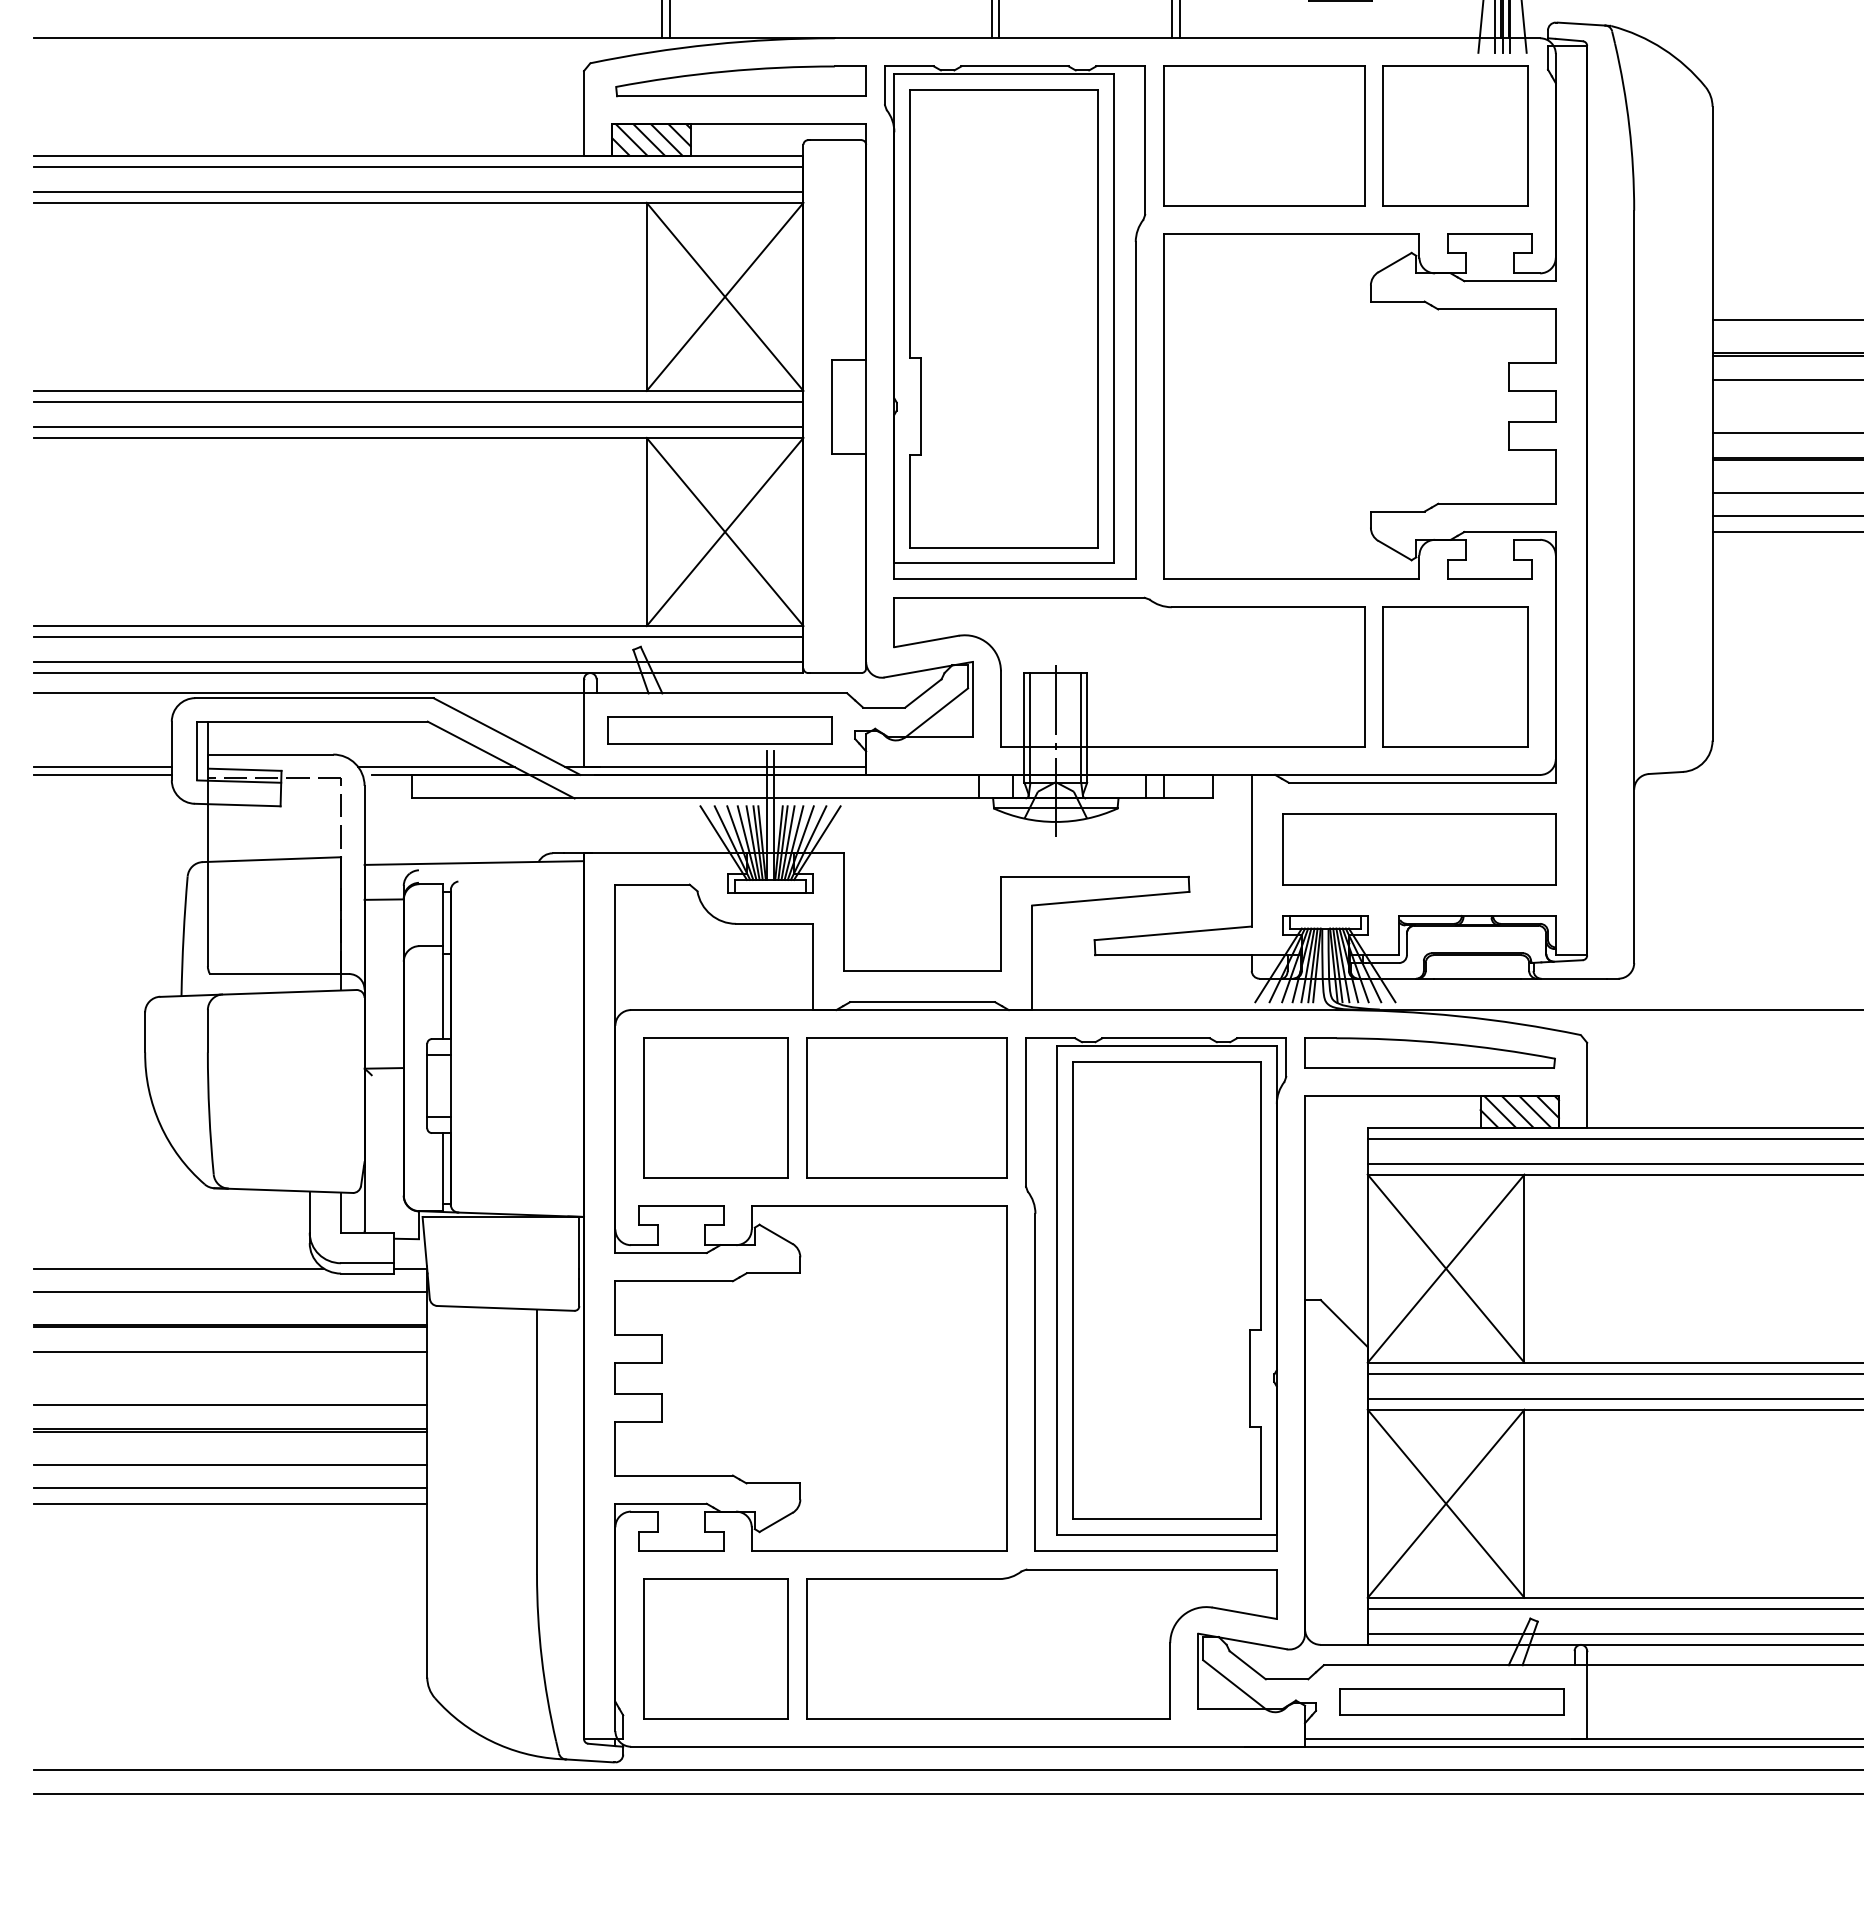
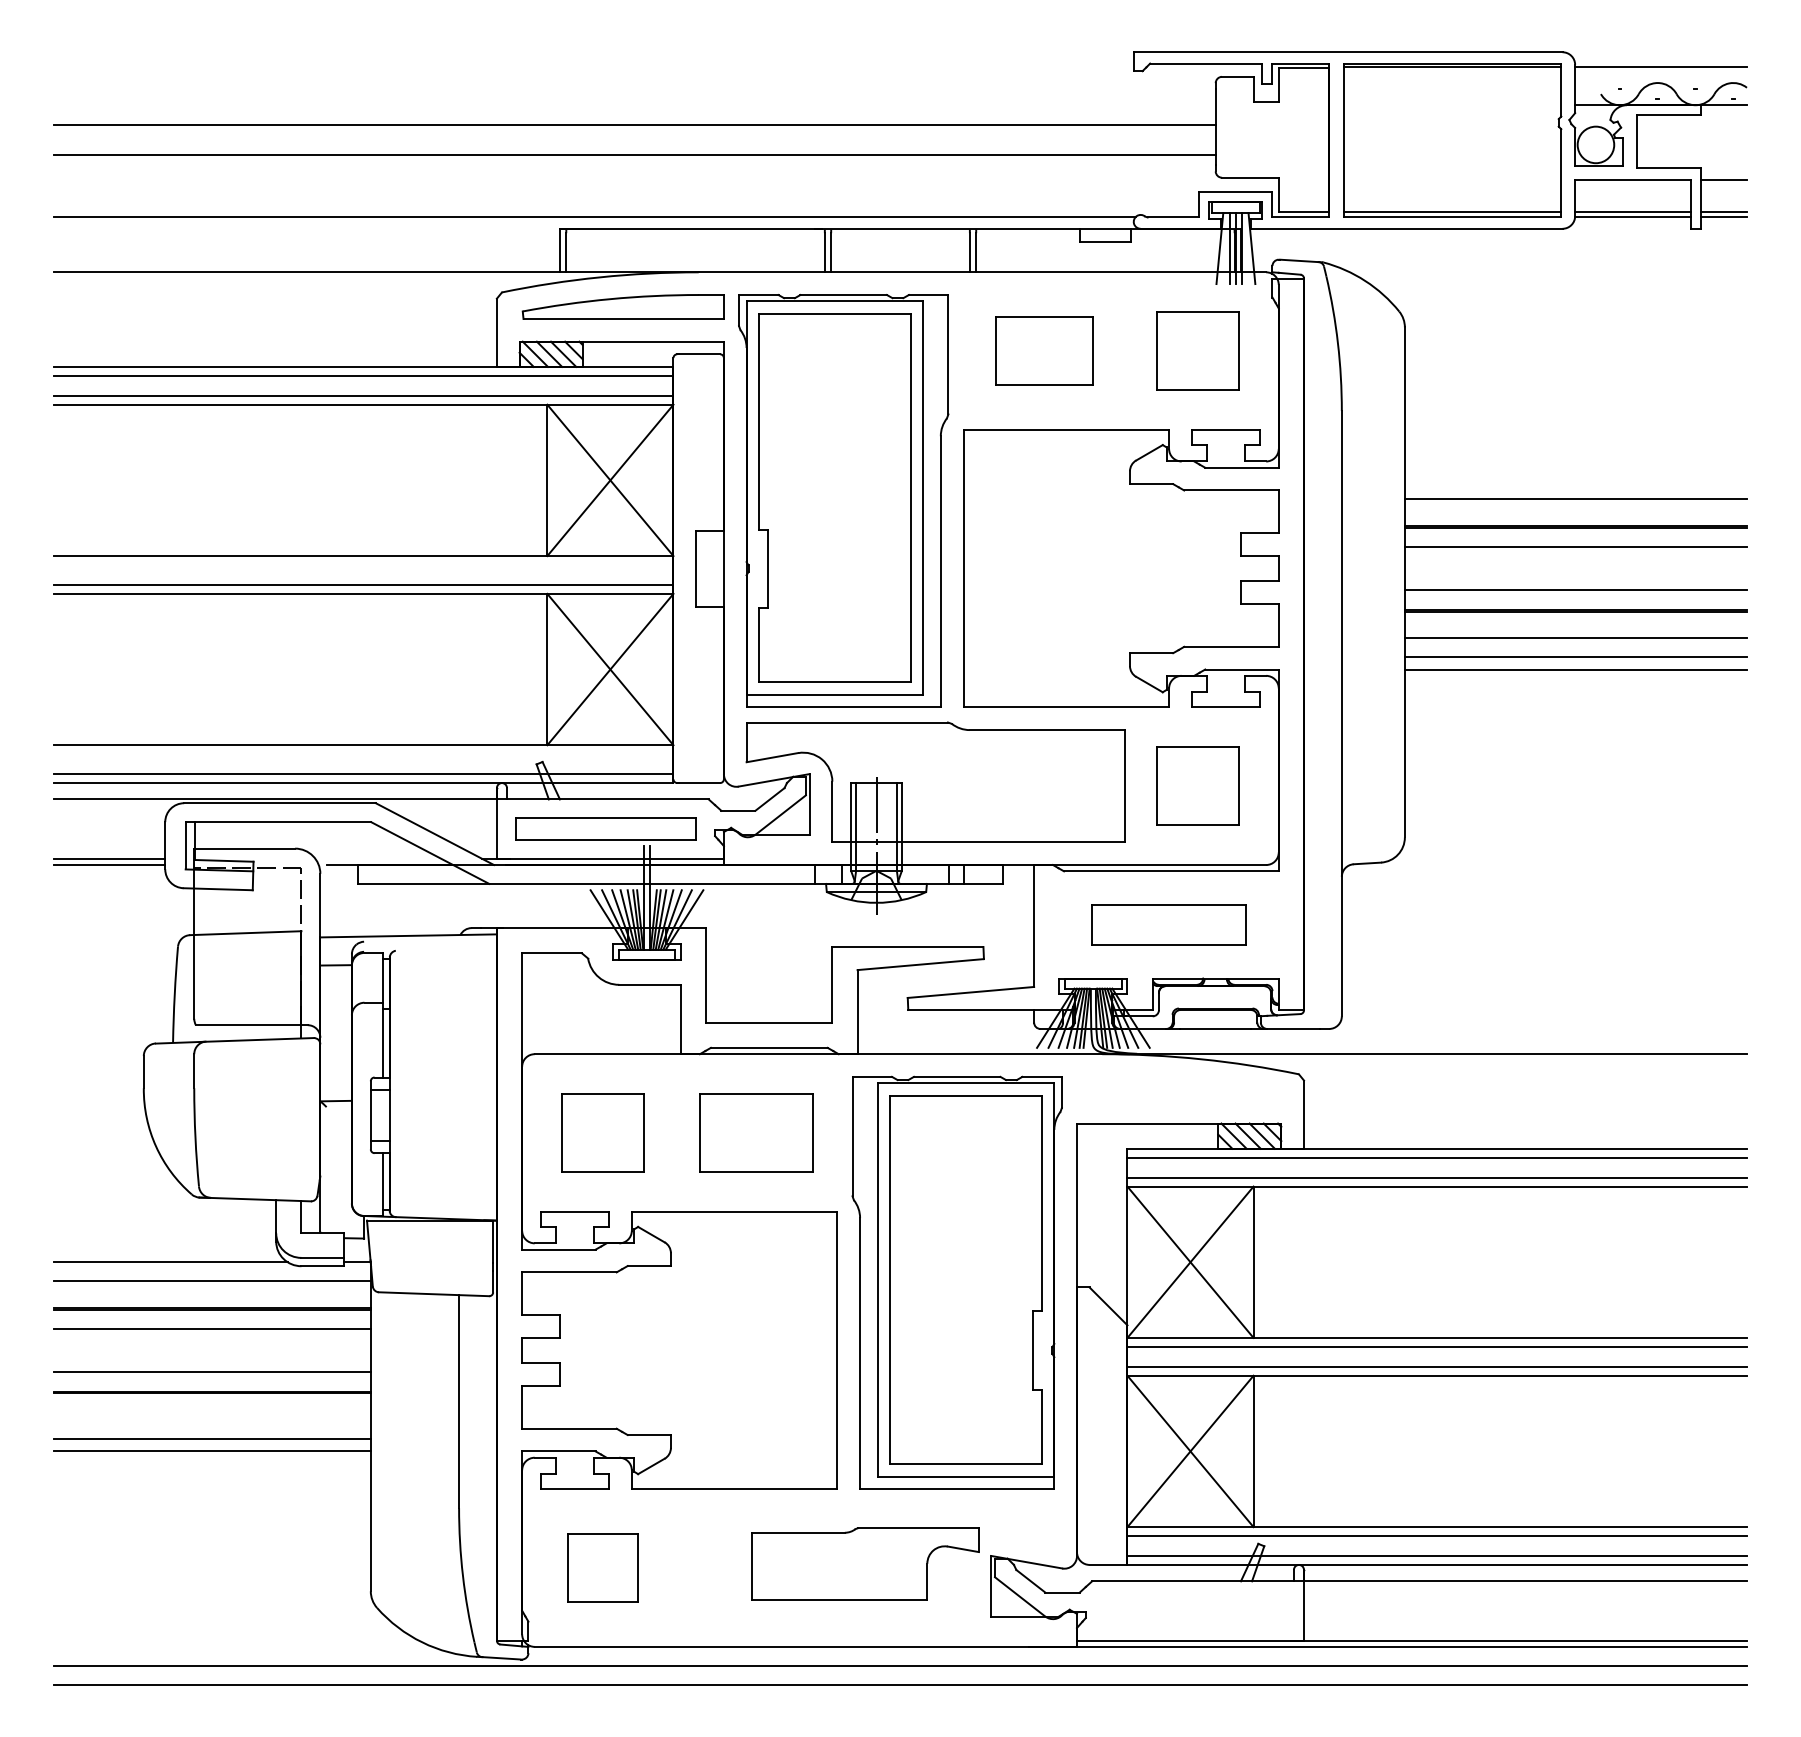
part: (1264, 135) -> (1044, 350), size x0.6
part: (1454, 135) -> (1197, 350), size x0.7
line: (418, 401) -> (363, 564), removed
line: (418, 637) -> (363, 754), removed
part: (1454, 676) -> (1197, 785), size x0.7
line: (436, 766) -> (378, 858), removed
part: (1418, 848) -> (1168, 924), size x0.7
part: (1429, 1052) -> (1177, 1088), removed
part: (715, 1107) -> (602, 1132), size x0.7
part: (906, 1107) -> (756, 1132), size x0.7
line: (230, 1464) -> (212, 1419), removed
part: (1042, 1643) -> (865, 1563), size x0.6
part: (715, 1648) -> (602, 1567), size x0.6
part: (1451, 1701) -> (1194, 1610), removed

